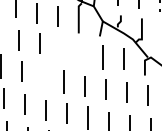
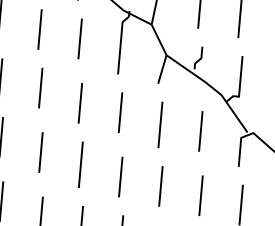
line: (60, 49) -> (80, 102), added
line: (81, 52) -> (120, 111), added
line: (42, 77) -> (40, 153), added

